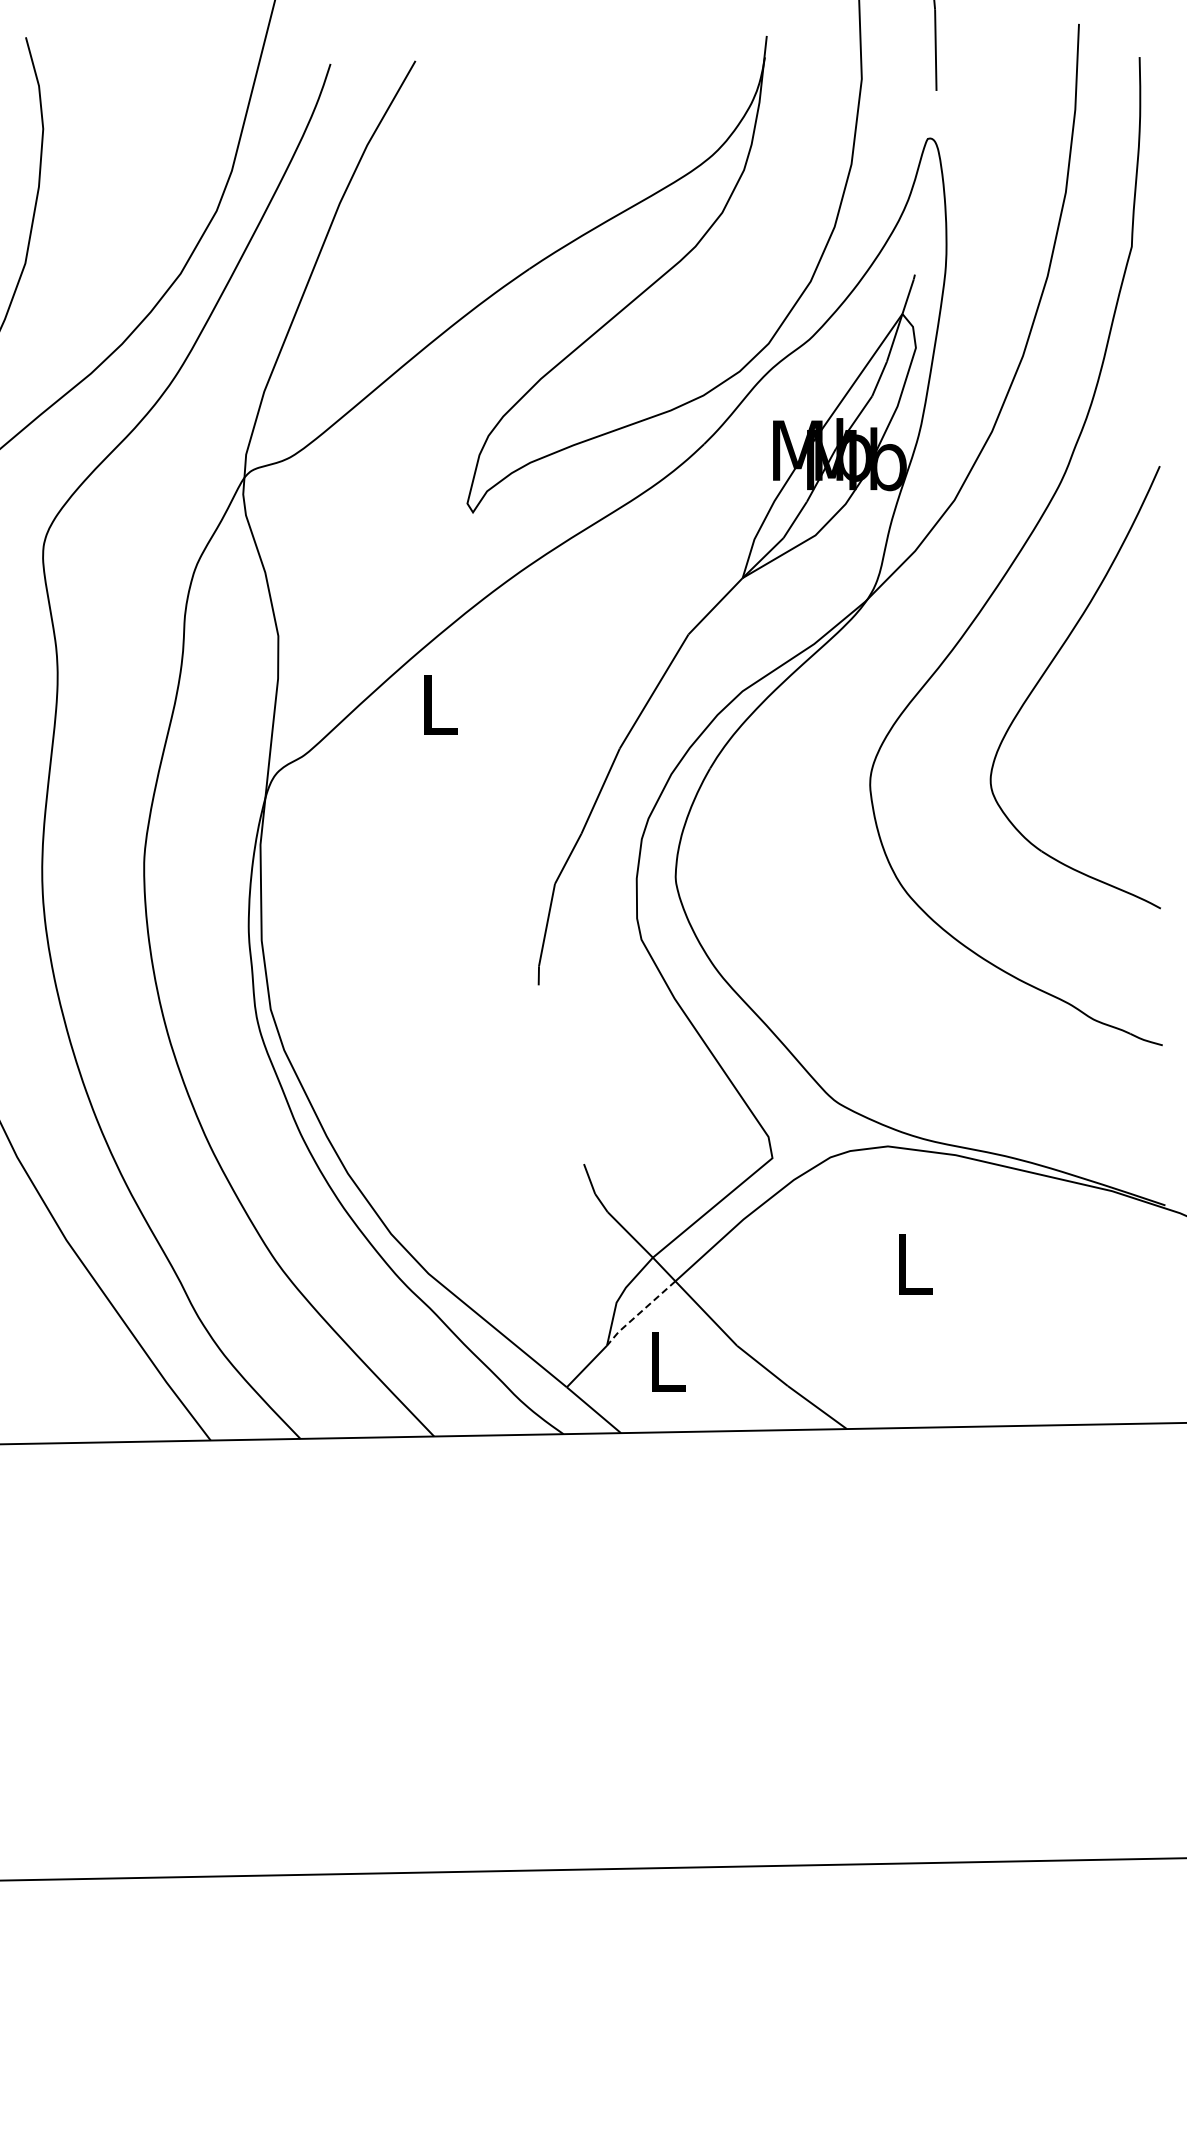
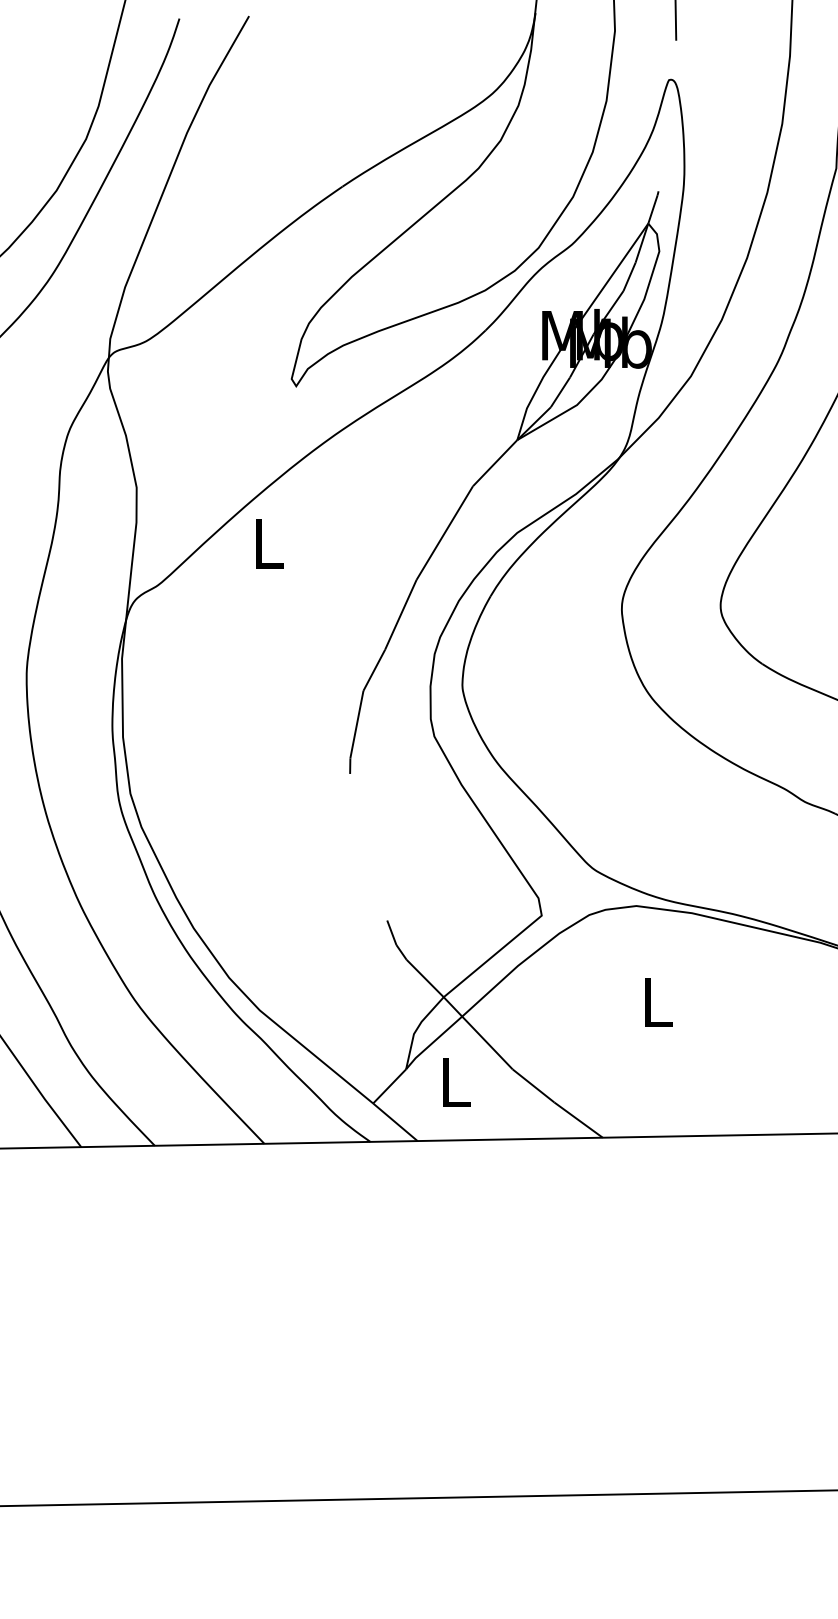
line: (640, 1312) -> (433, 1042), dashed -> solid

